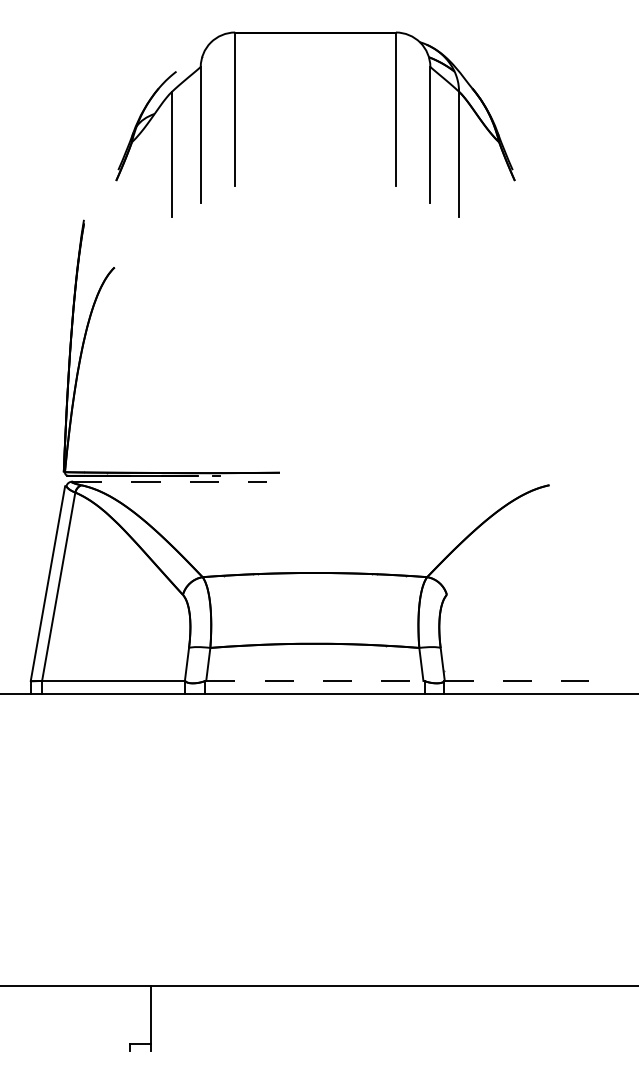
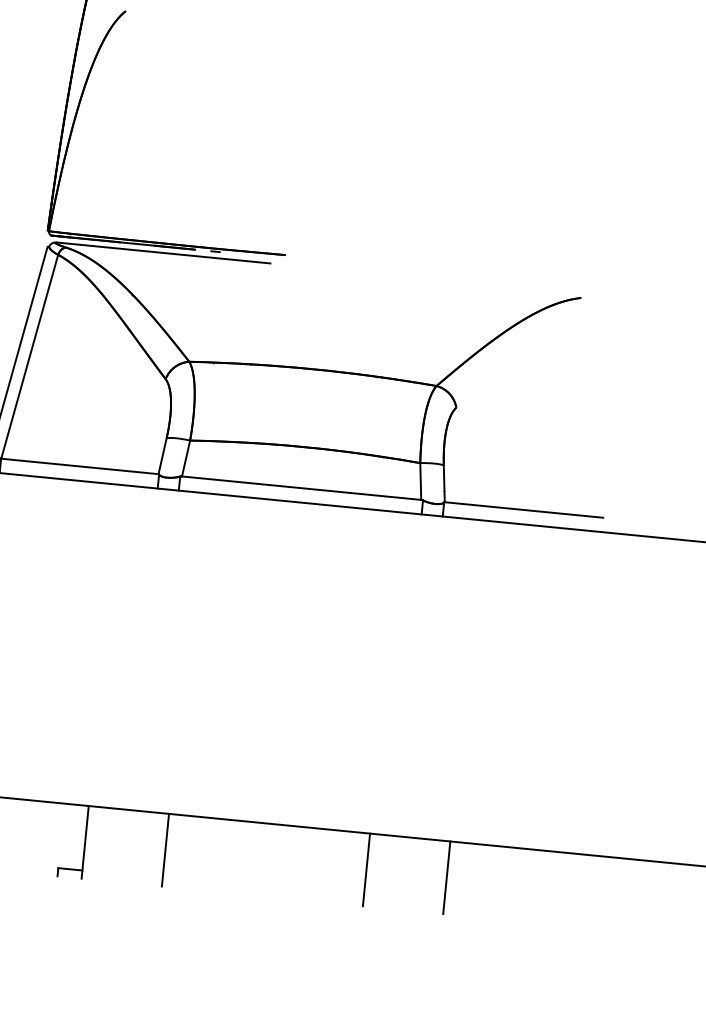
line: (170, 481) -> (164, 252), dashed -> solid
line: (314, 680) -> (301, 487), dashed -> solid
line: (516, 680) -> (523, 509), dashed -> solid
line: (224, 1018) -> (165, 850), added
line: (406, 1018) -> (366, 869), added
line: (479, 1018) -> (446, 877), added

